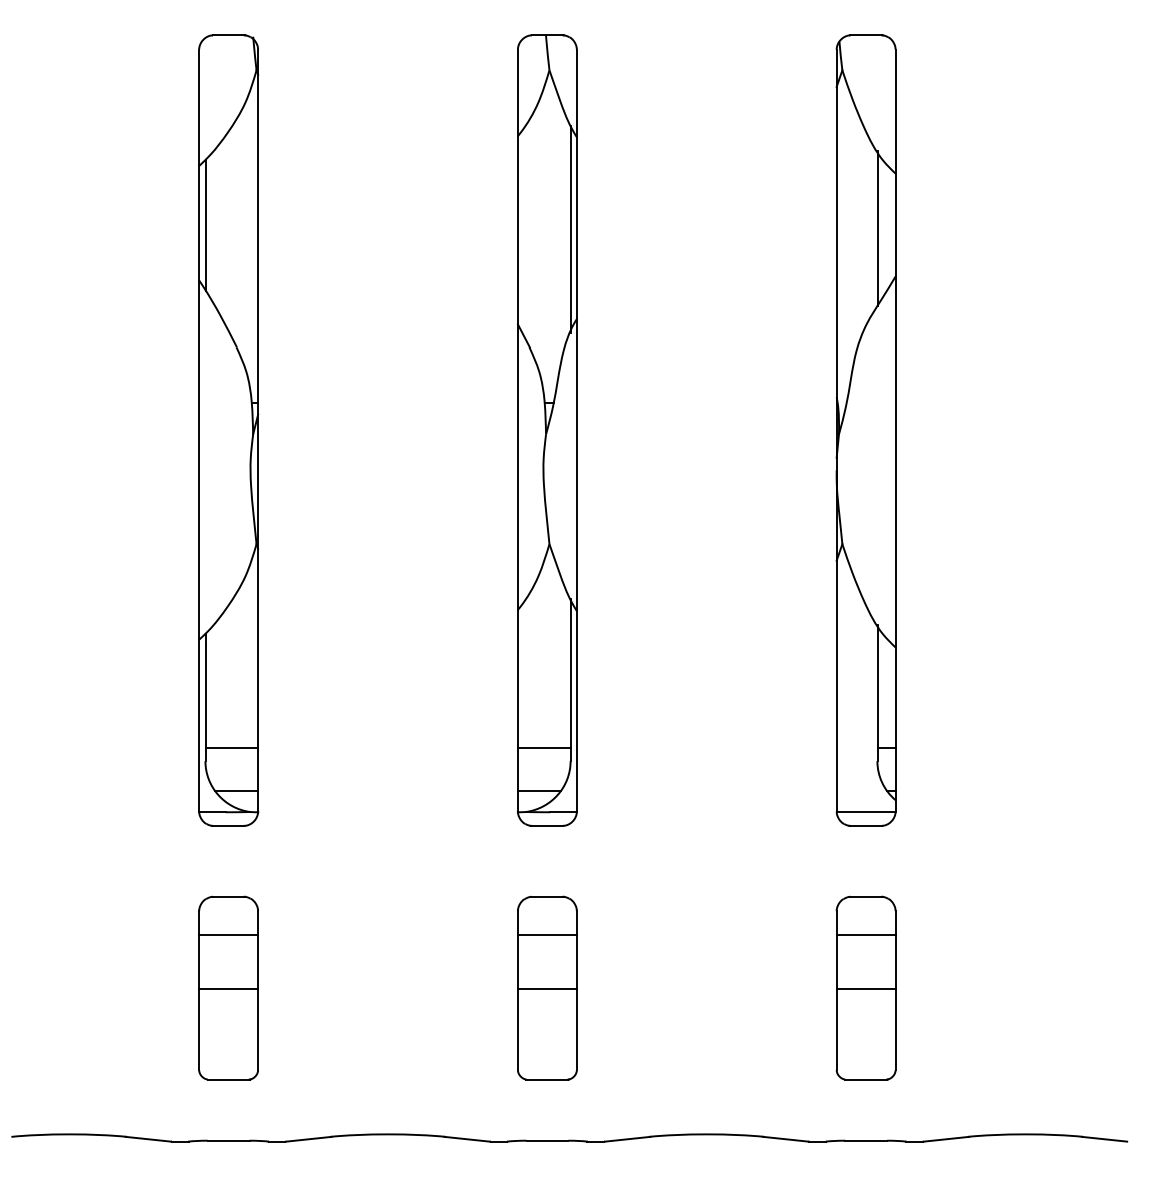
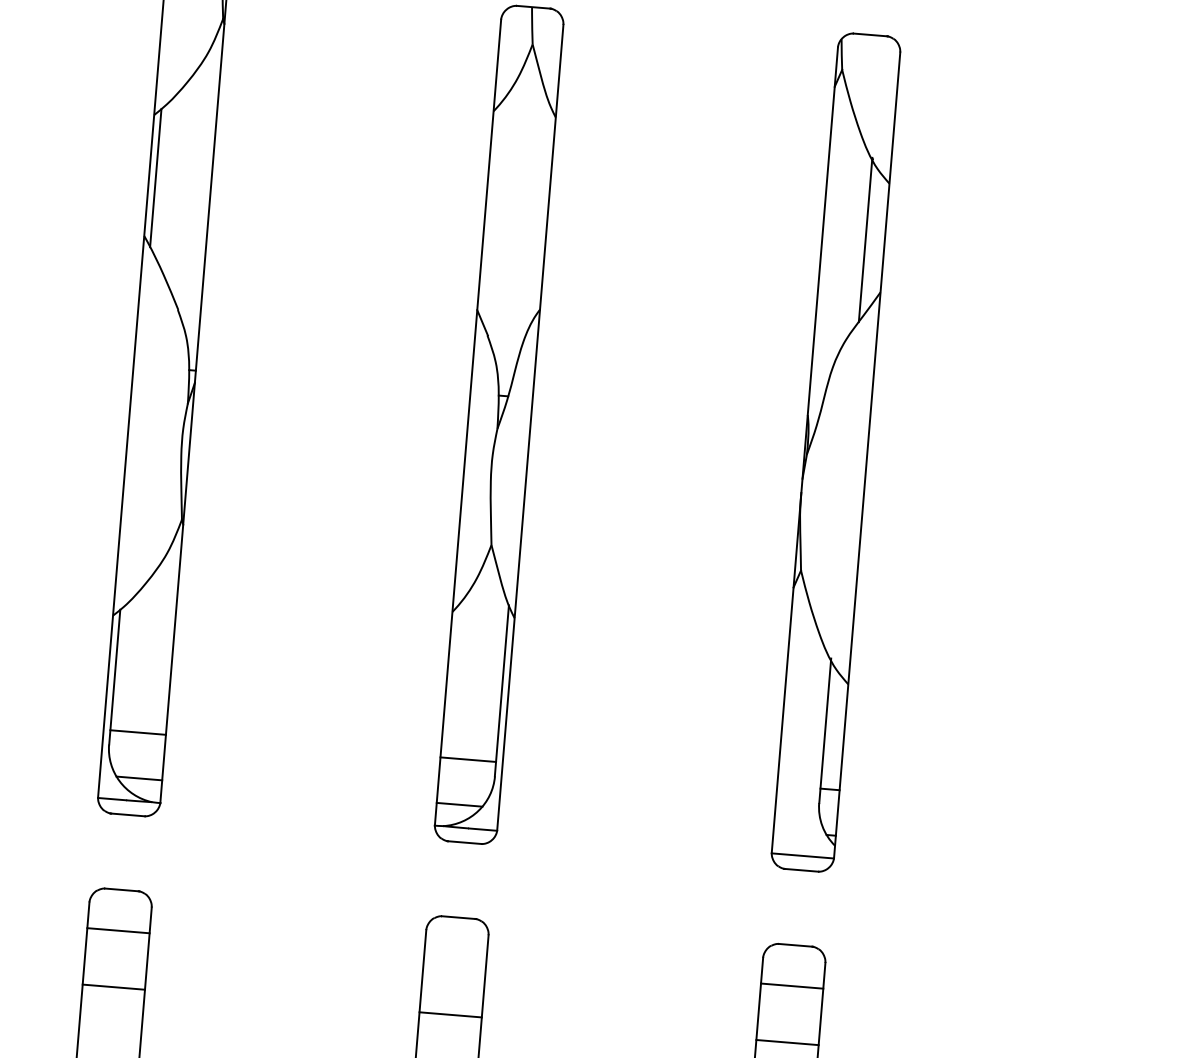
line: (570, 228) -> (541, 213), removed
line: (546, 935) -> (454, 958), removed

